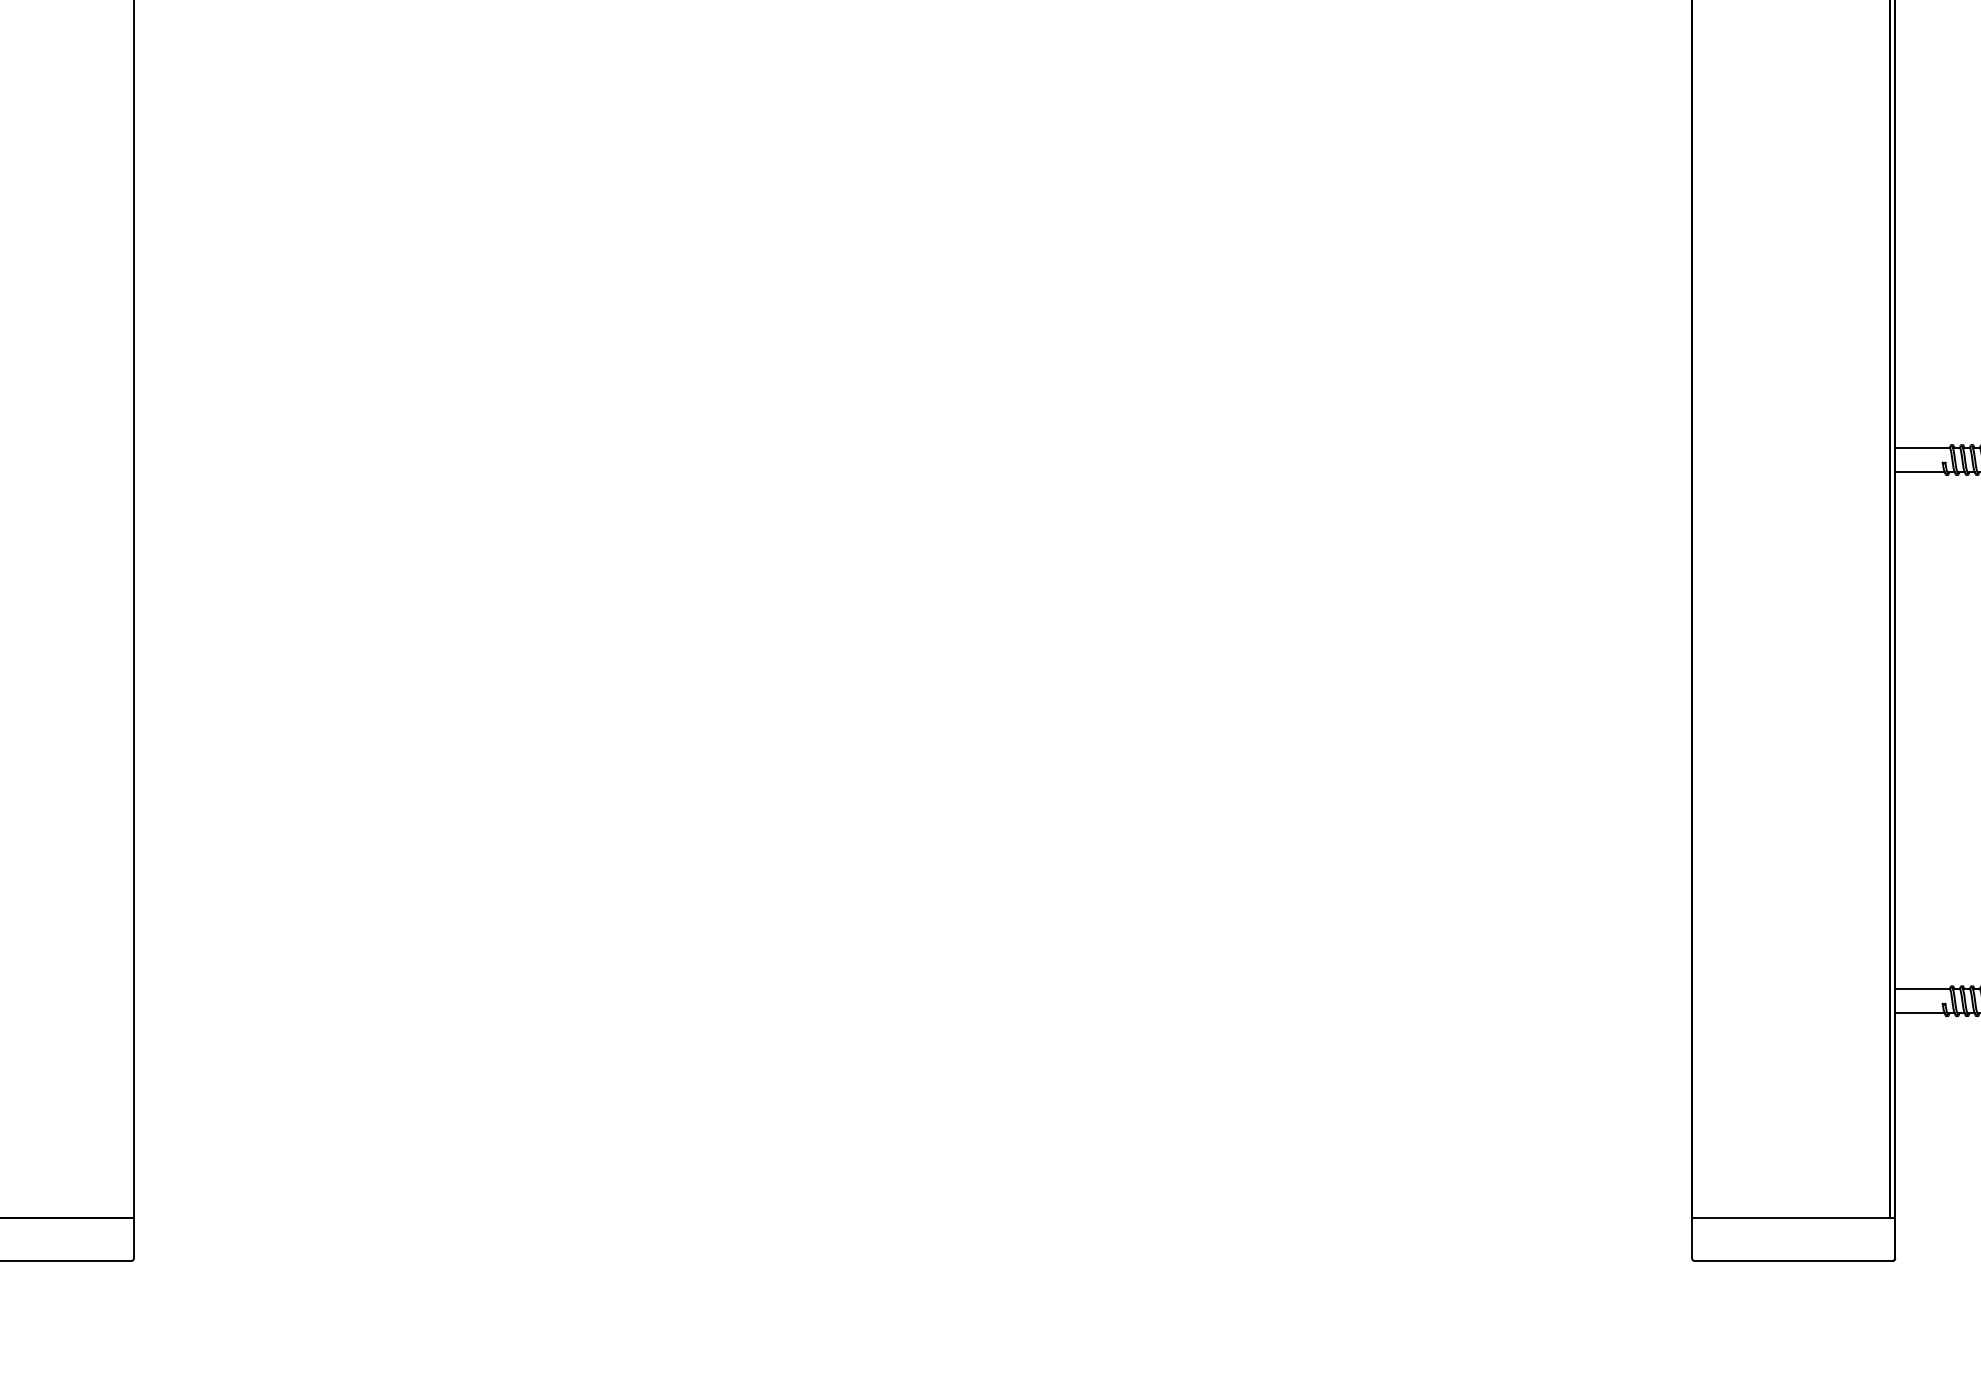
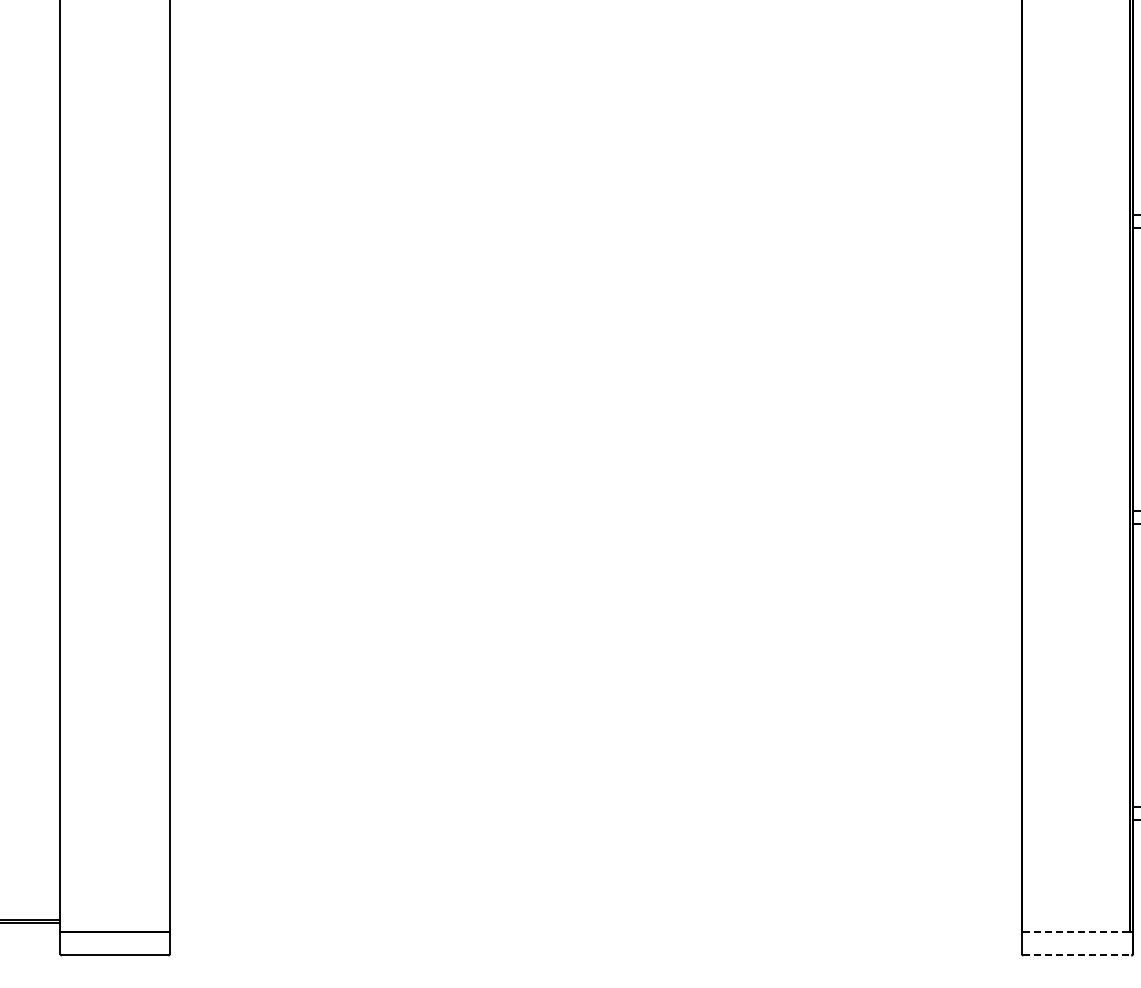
line: (1793, 1217) -> (1077, 931), solid -> dashed
line: (1793, 1261) -> (1077, 955), solid -> dashed

